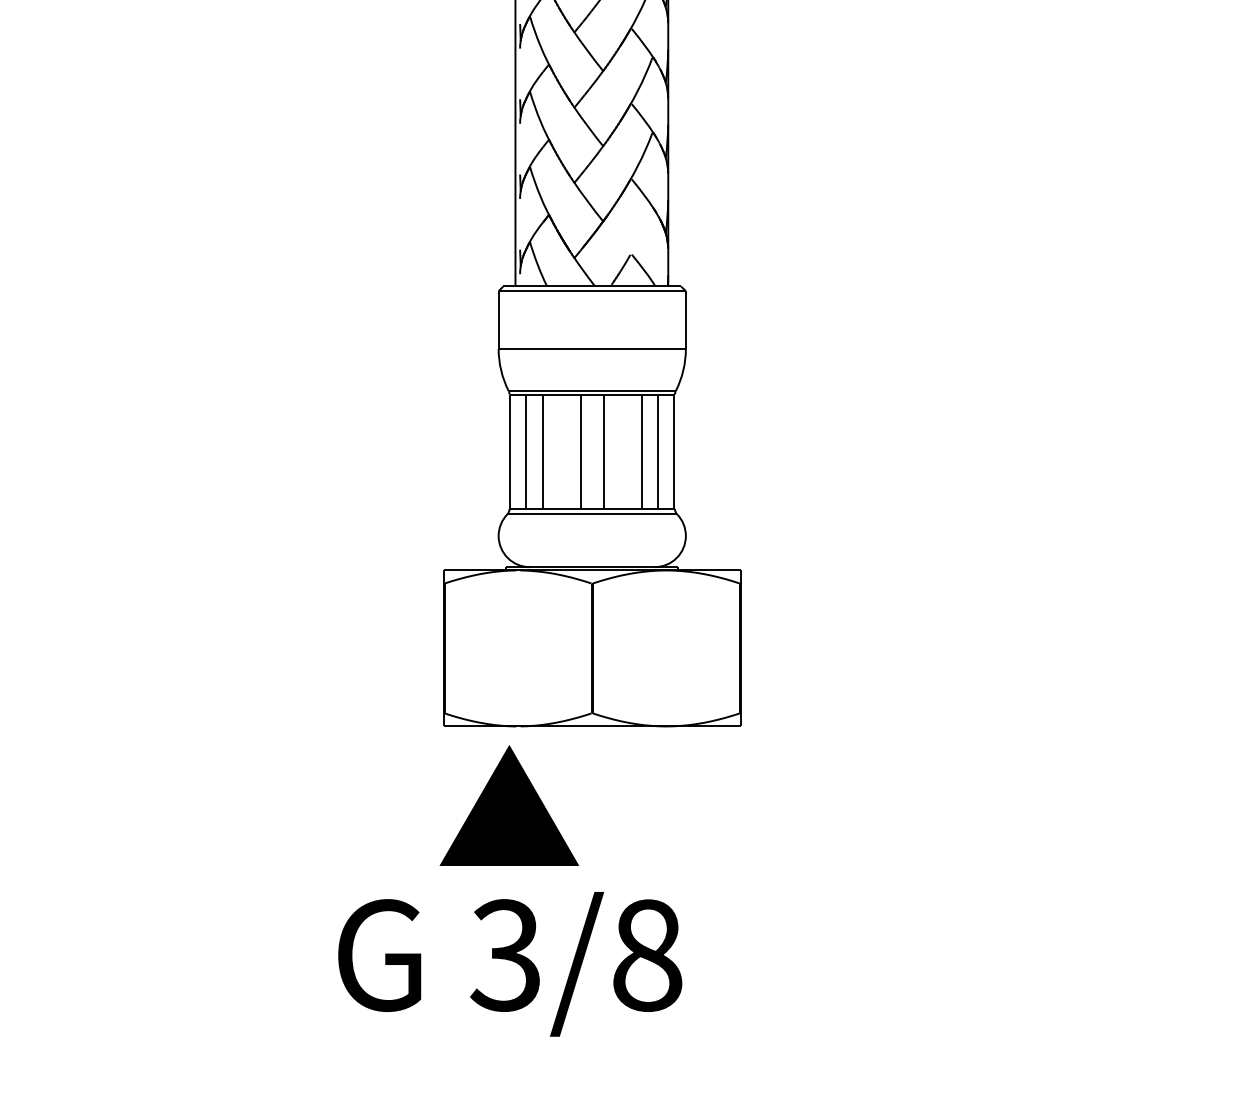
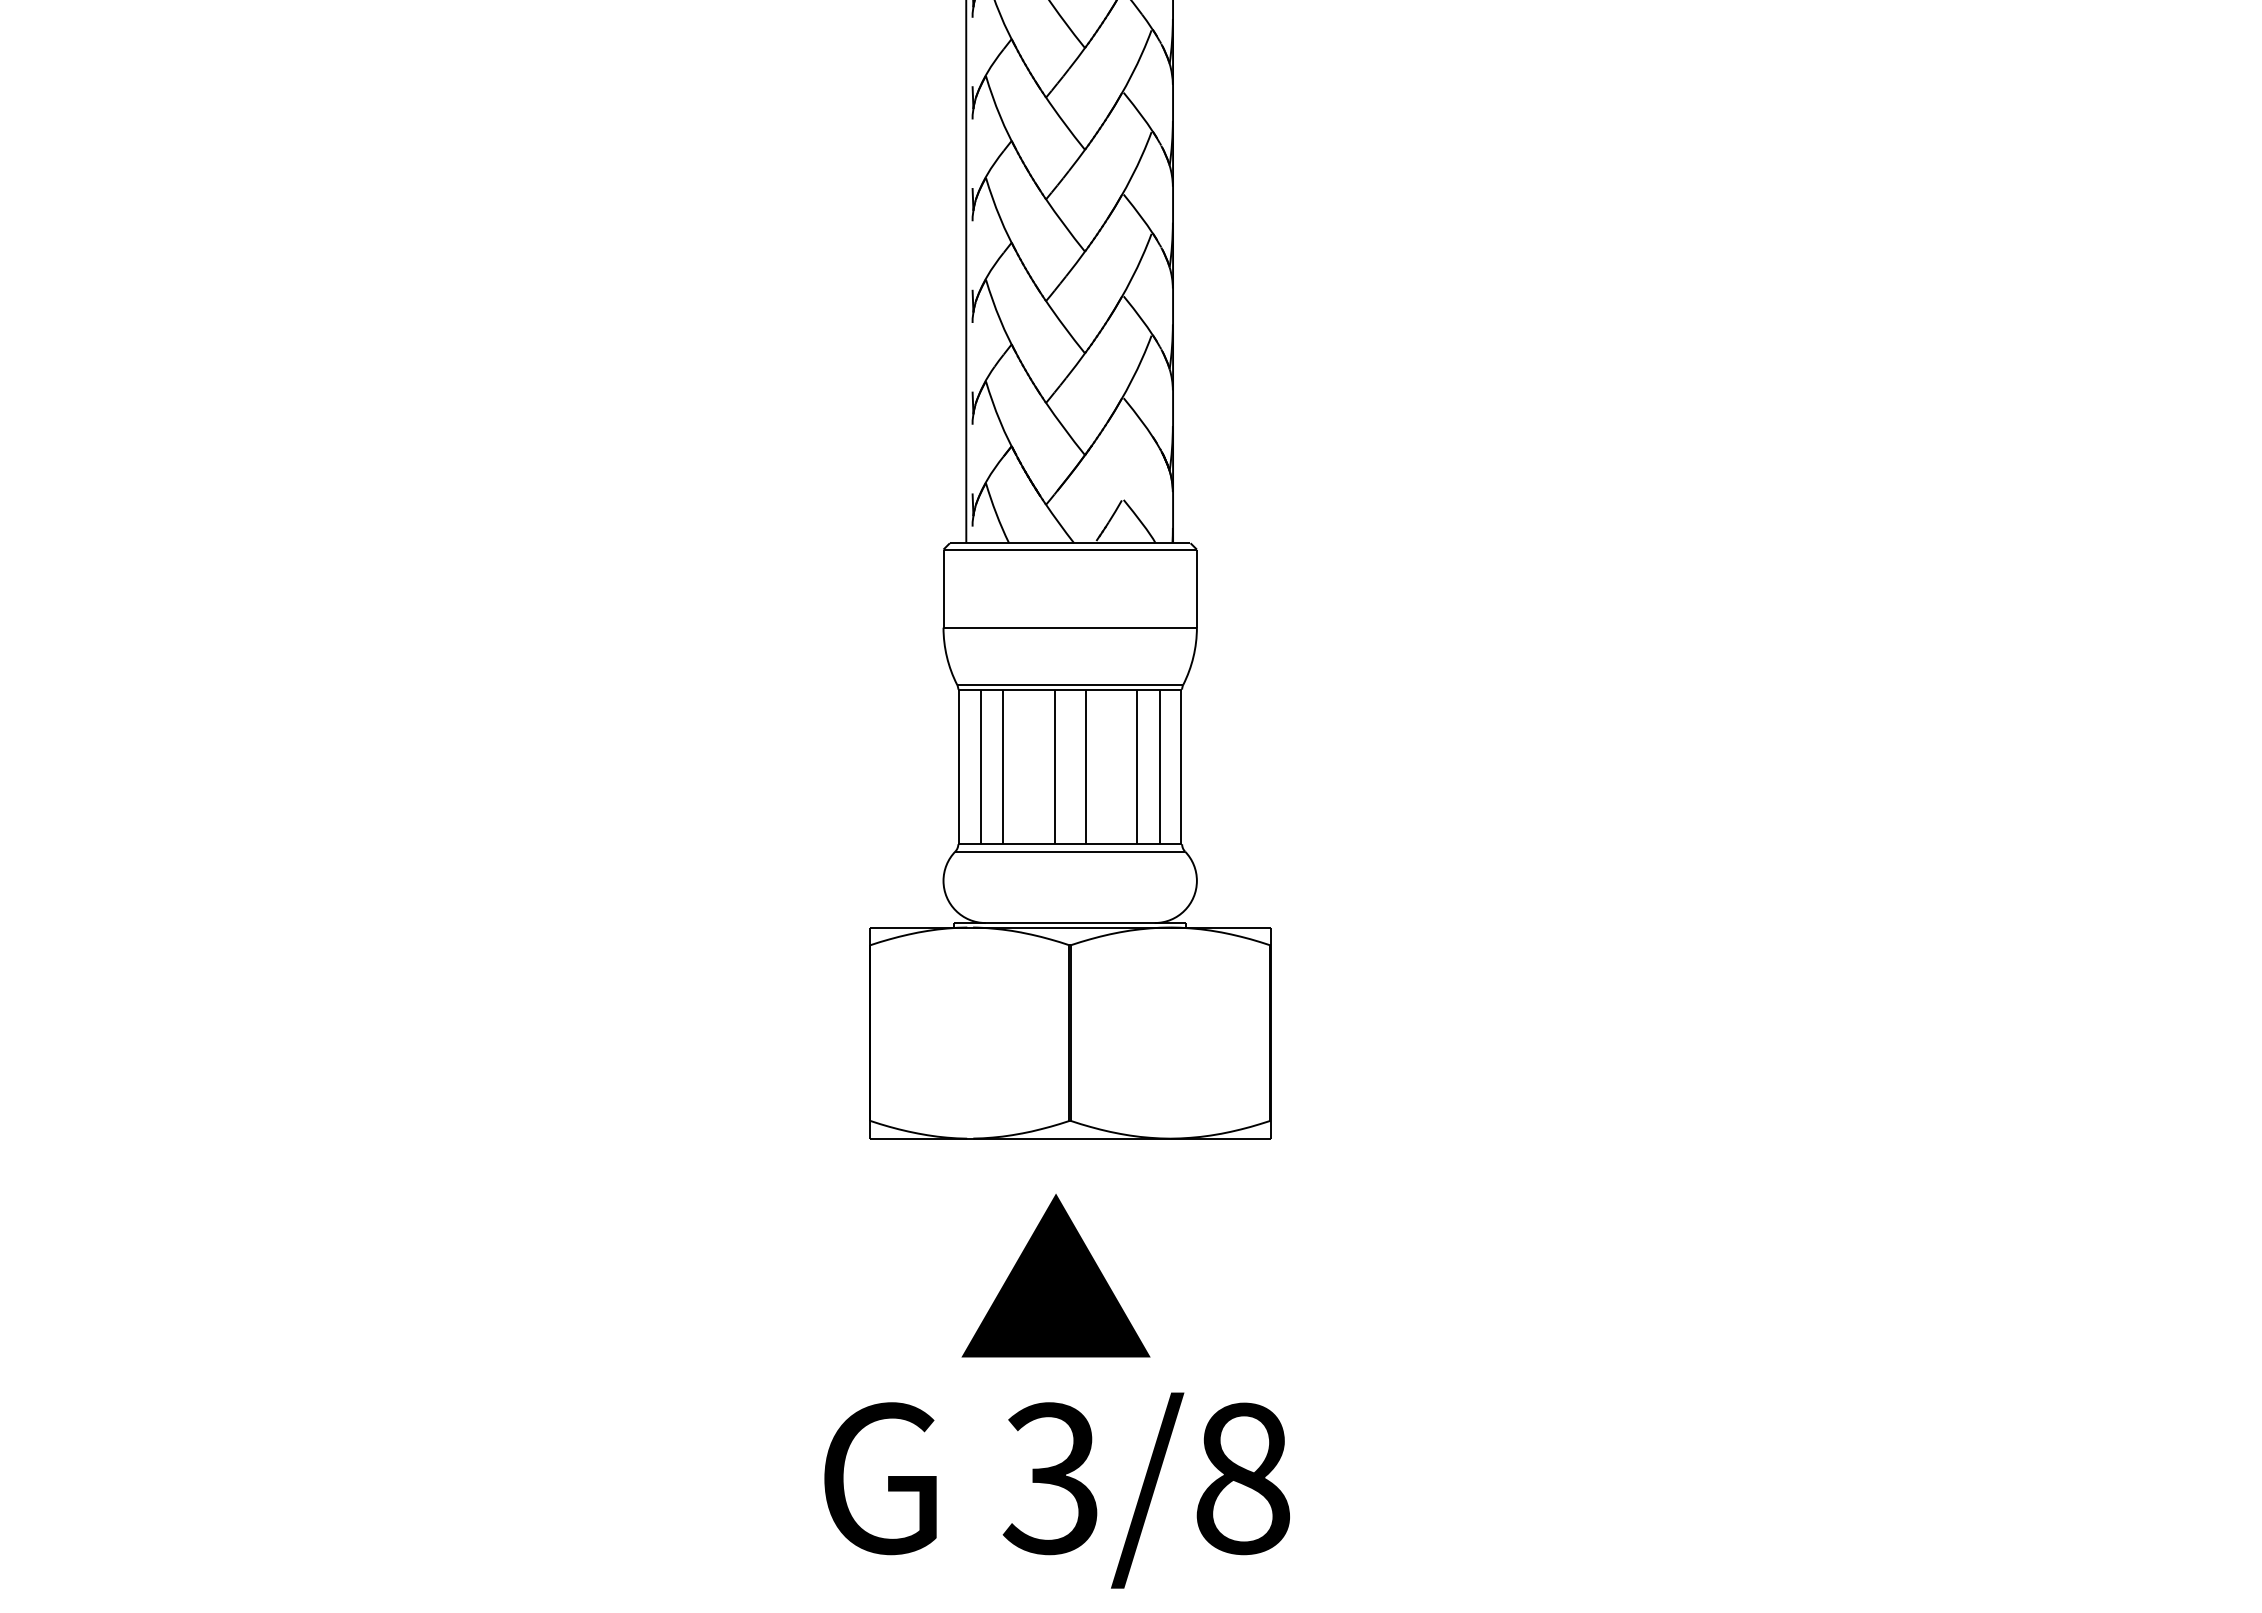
text: (509, 891) -> (1056, 1391), moved

